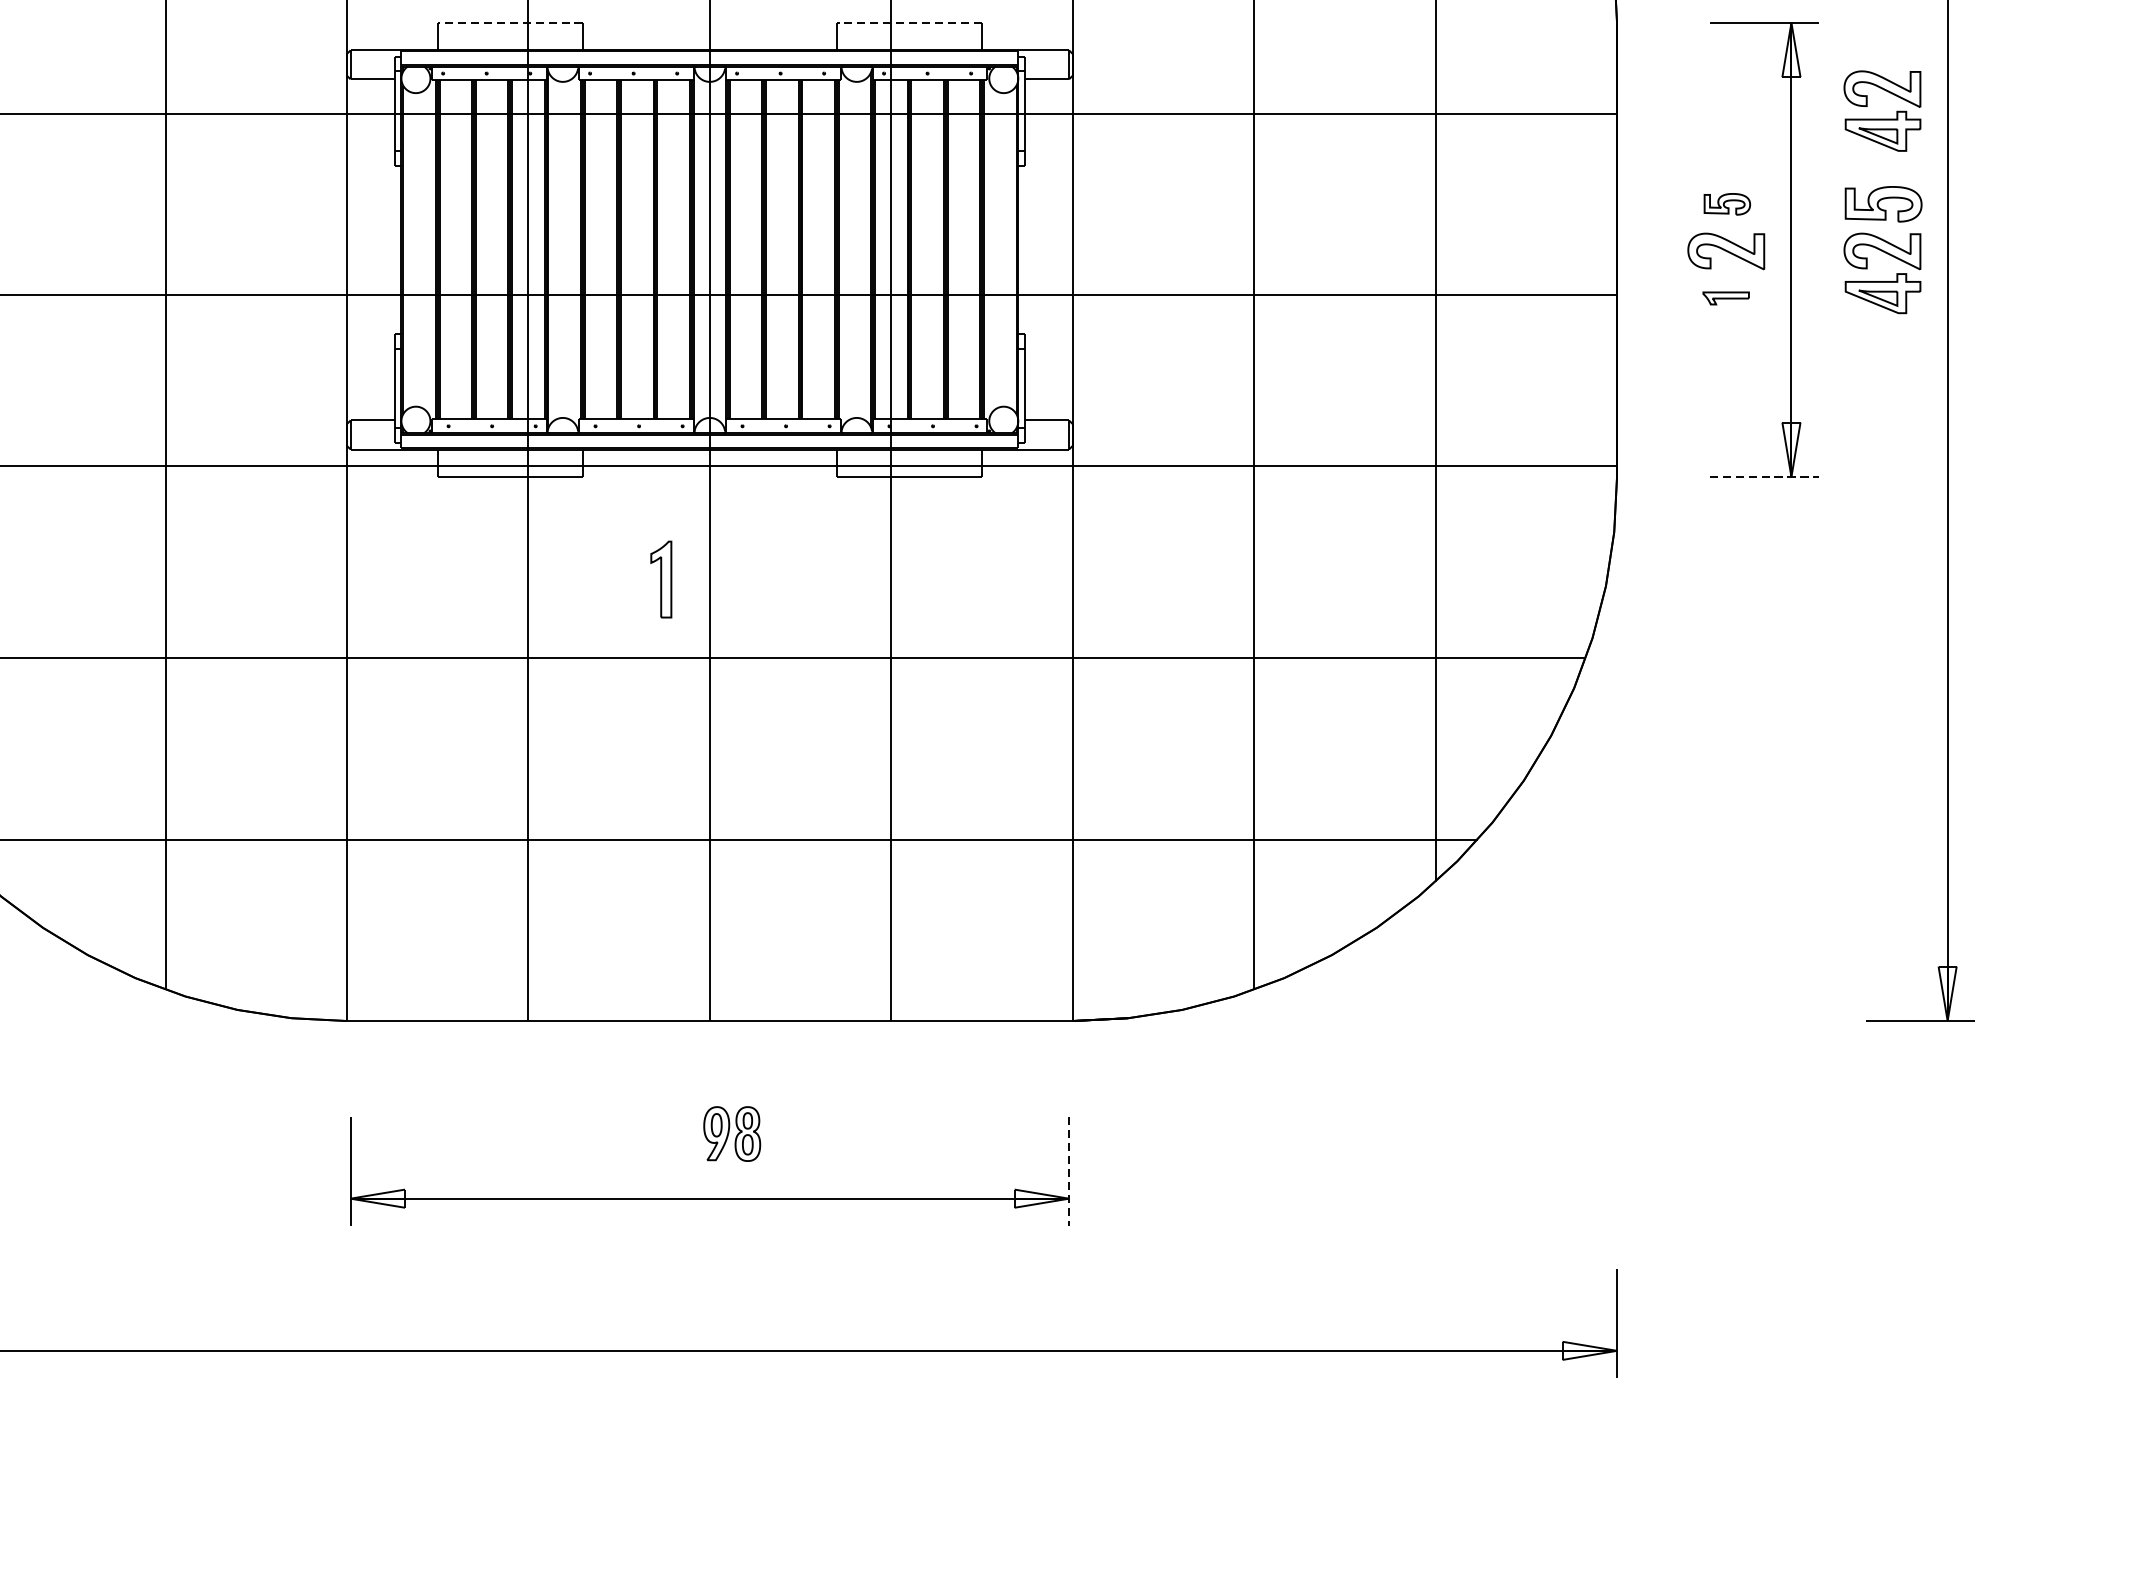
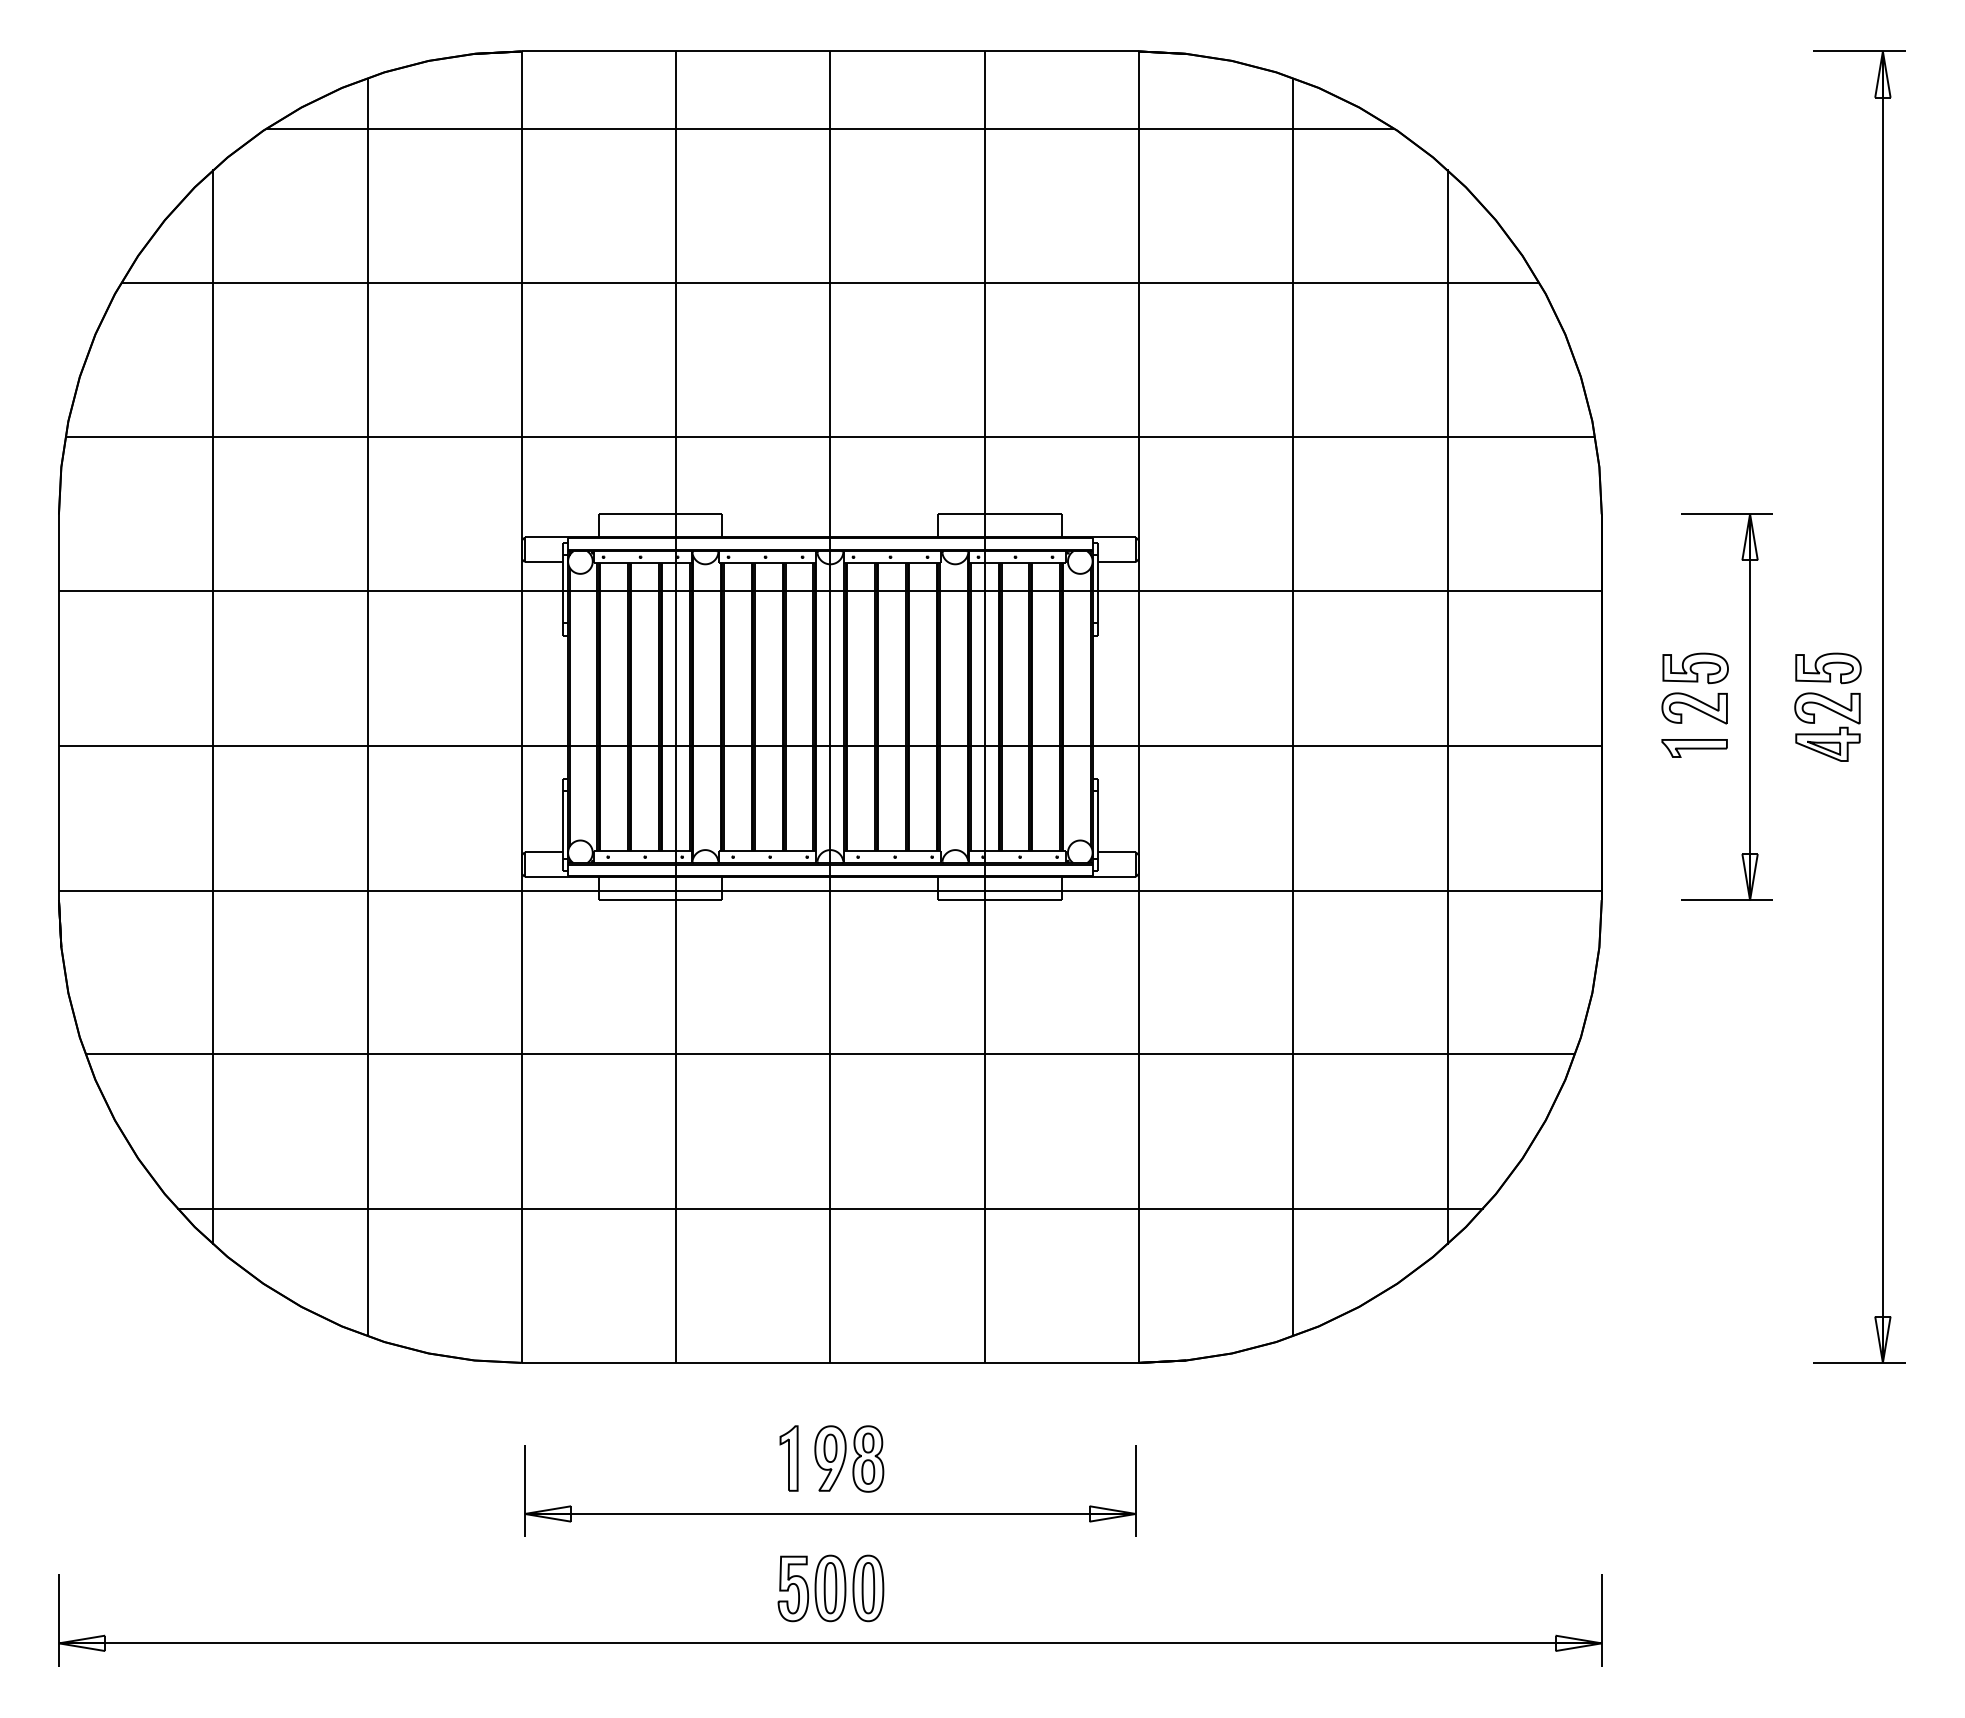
line: (510, 23) -> (660, 514), dashed -> solid
line: (908, 23) -> (999, 514), dashed -> solid
part: (1882, 118) -> (1827, 595), removed
part: (1727, 204) -> (1695, 668), size x1.67
part: (1726, 298) -> (1694, 748), size x1.67
line: (1764, 477) -> (1727, 900), dashed -> solid
part: (660, 579) -> (788, 1458), moved
part: (732, 1133) -> (849, 1458), size x1.43
line: (1068, 1172) -> (1135, 1491), dashed -> solid
part: (710, 1286) -> (830, 1588), added

